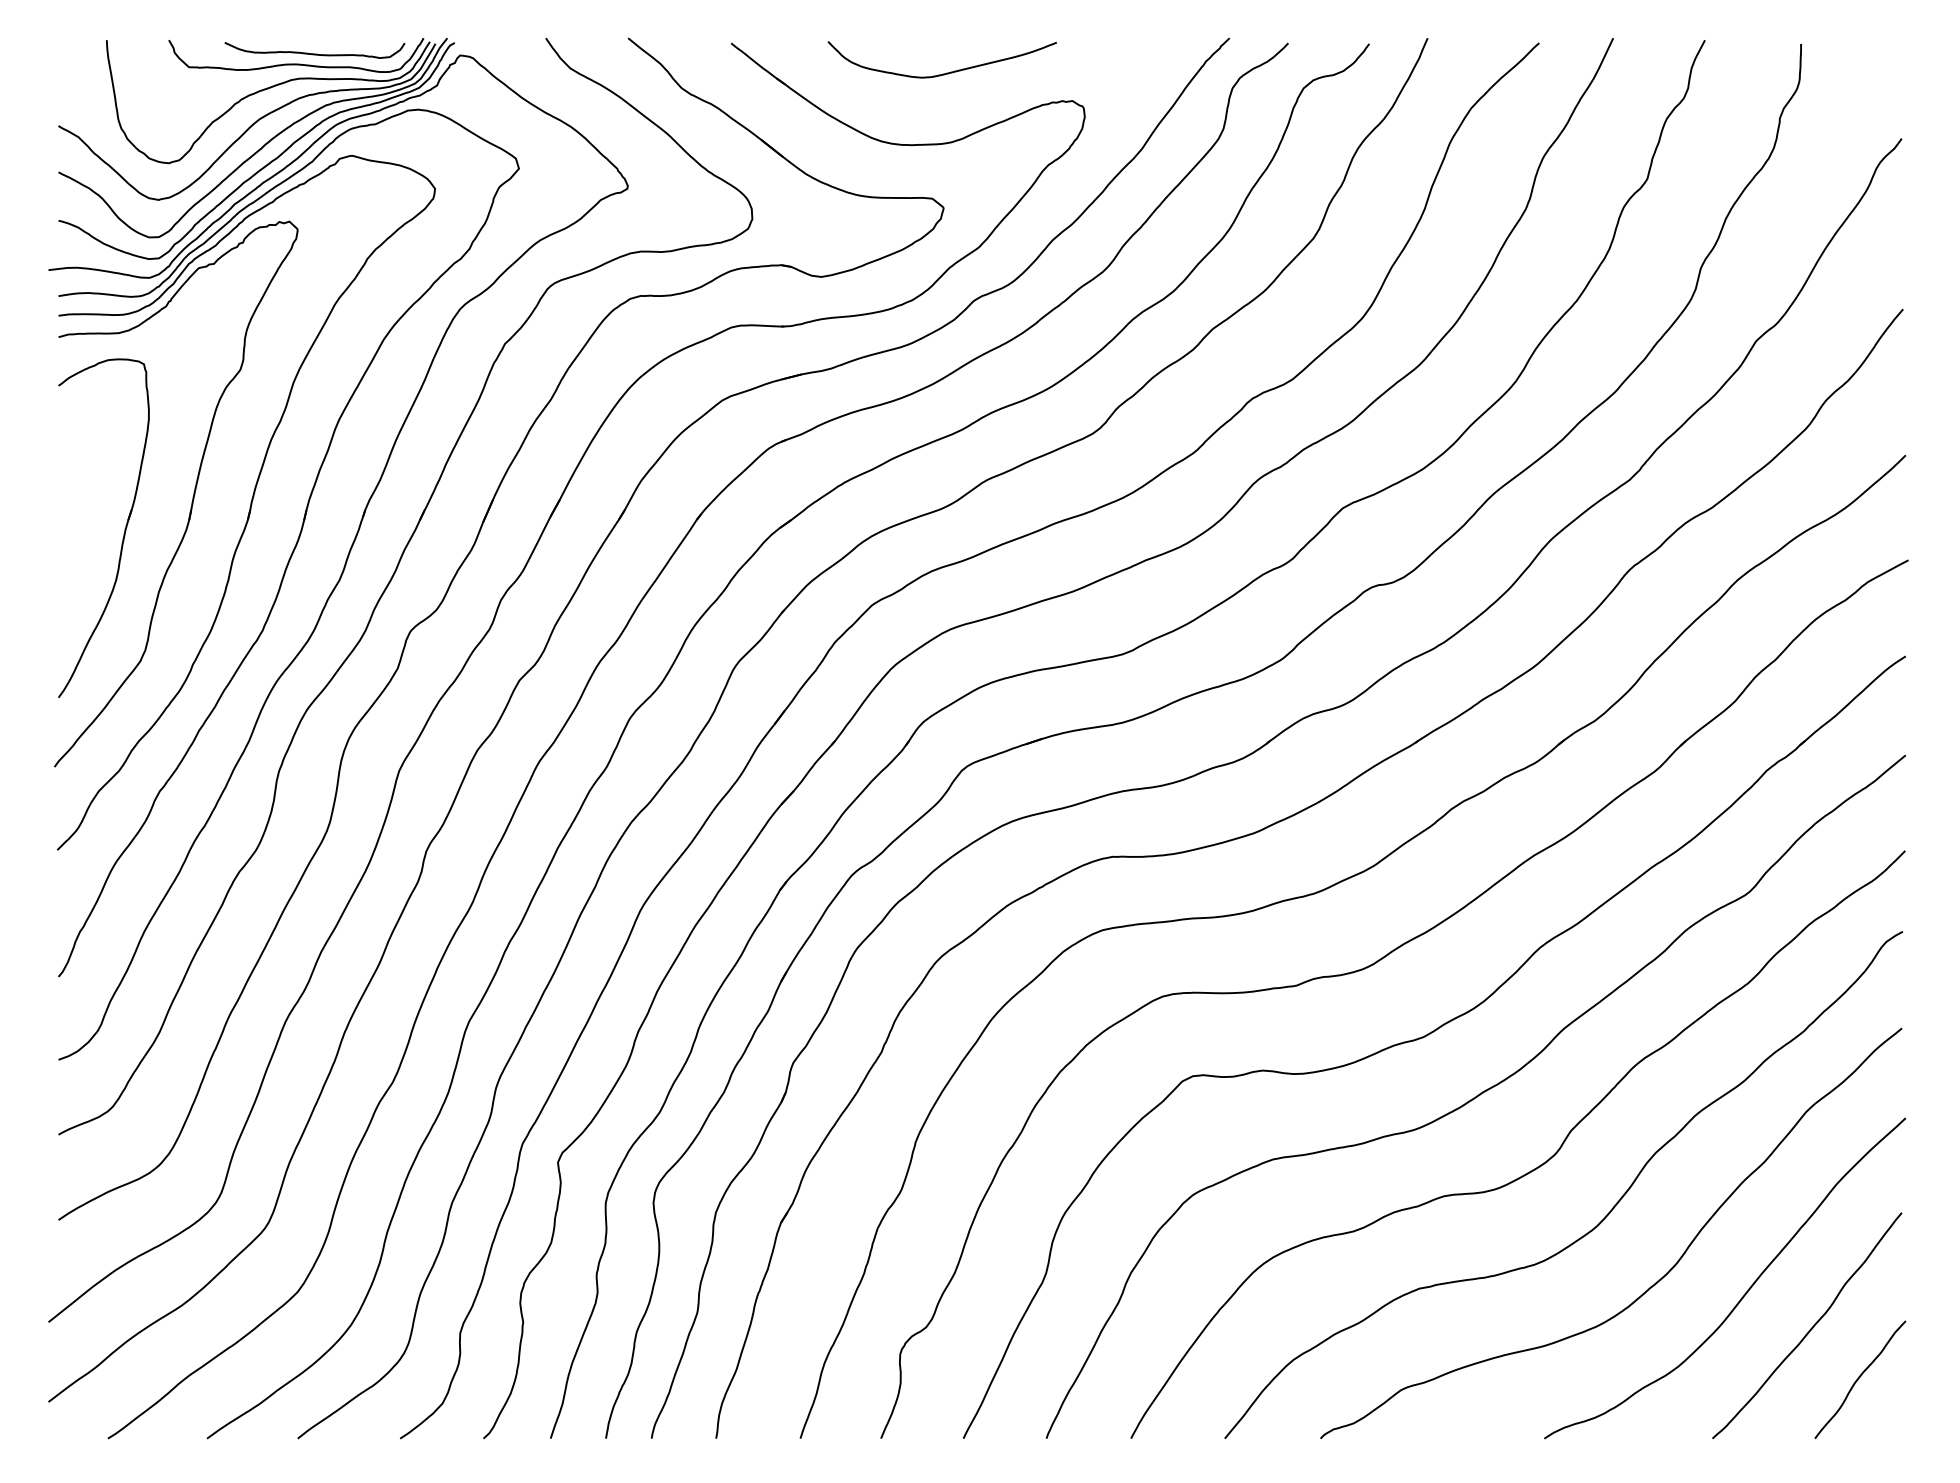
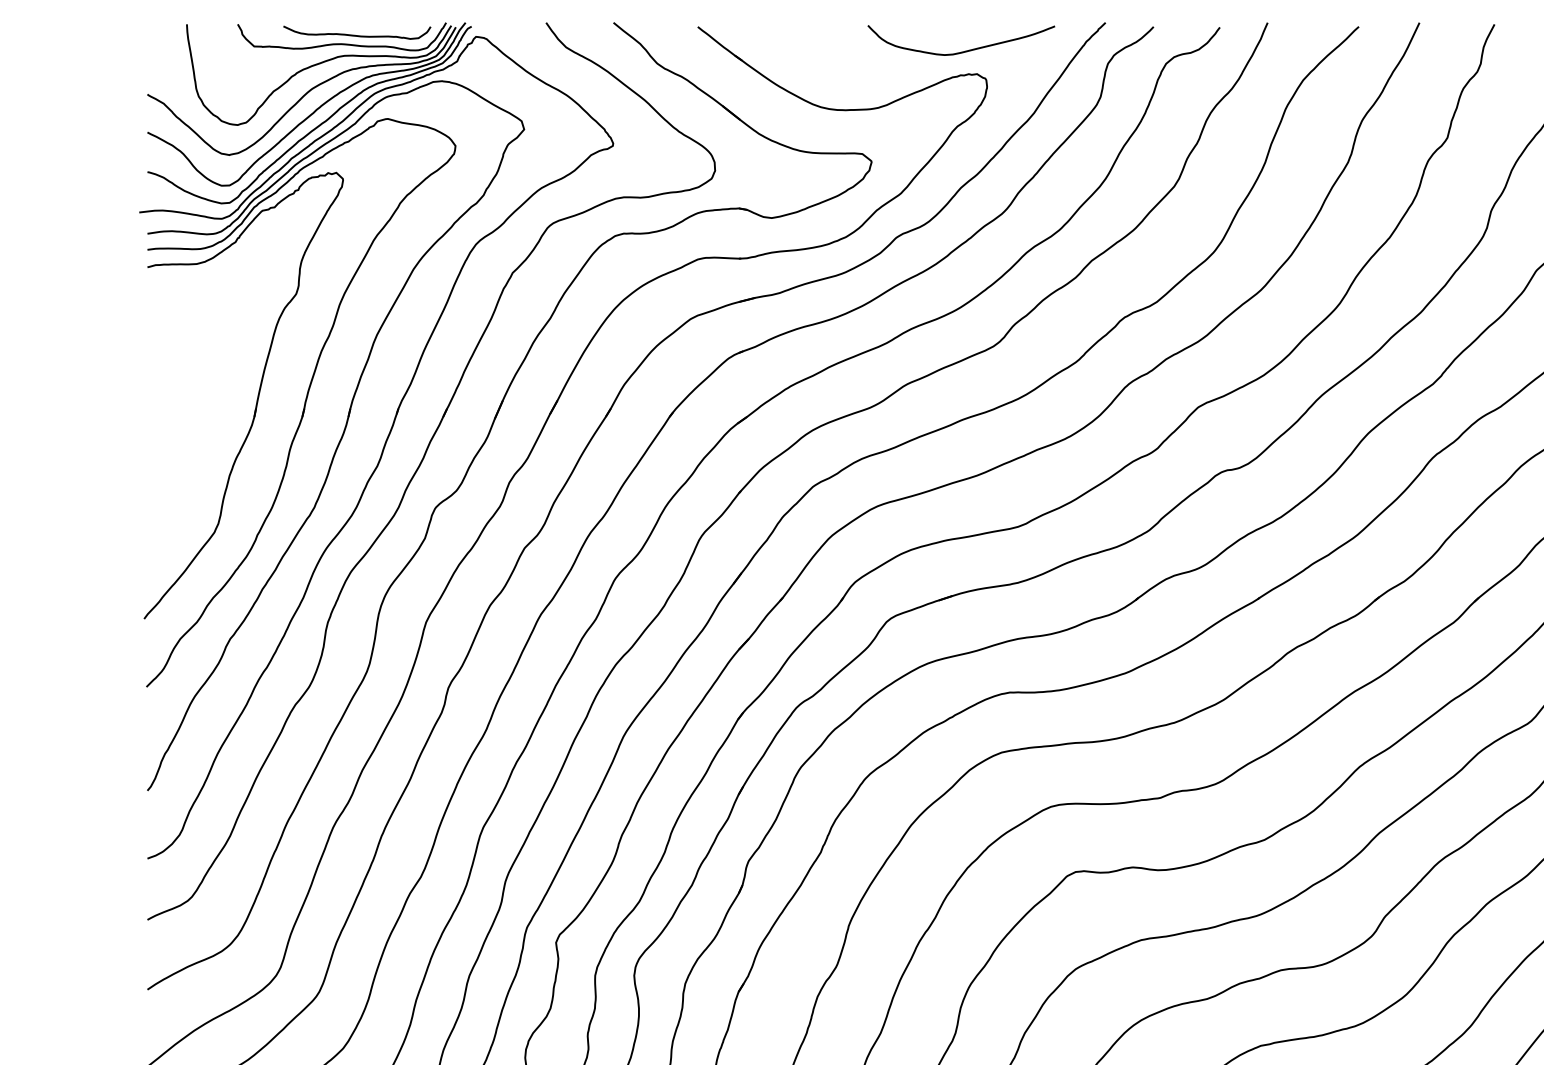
curve: (946, 72) -> (964, 50), moved
part: (123, 533) -> (200, 427), removed

